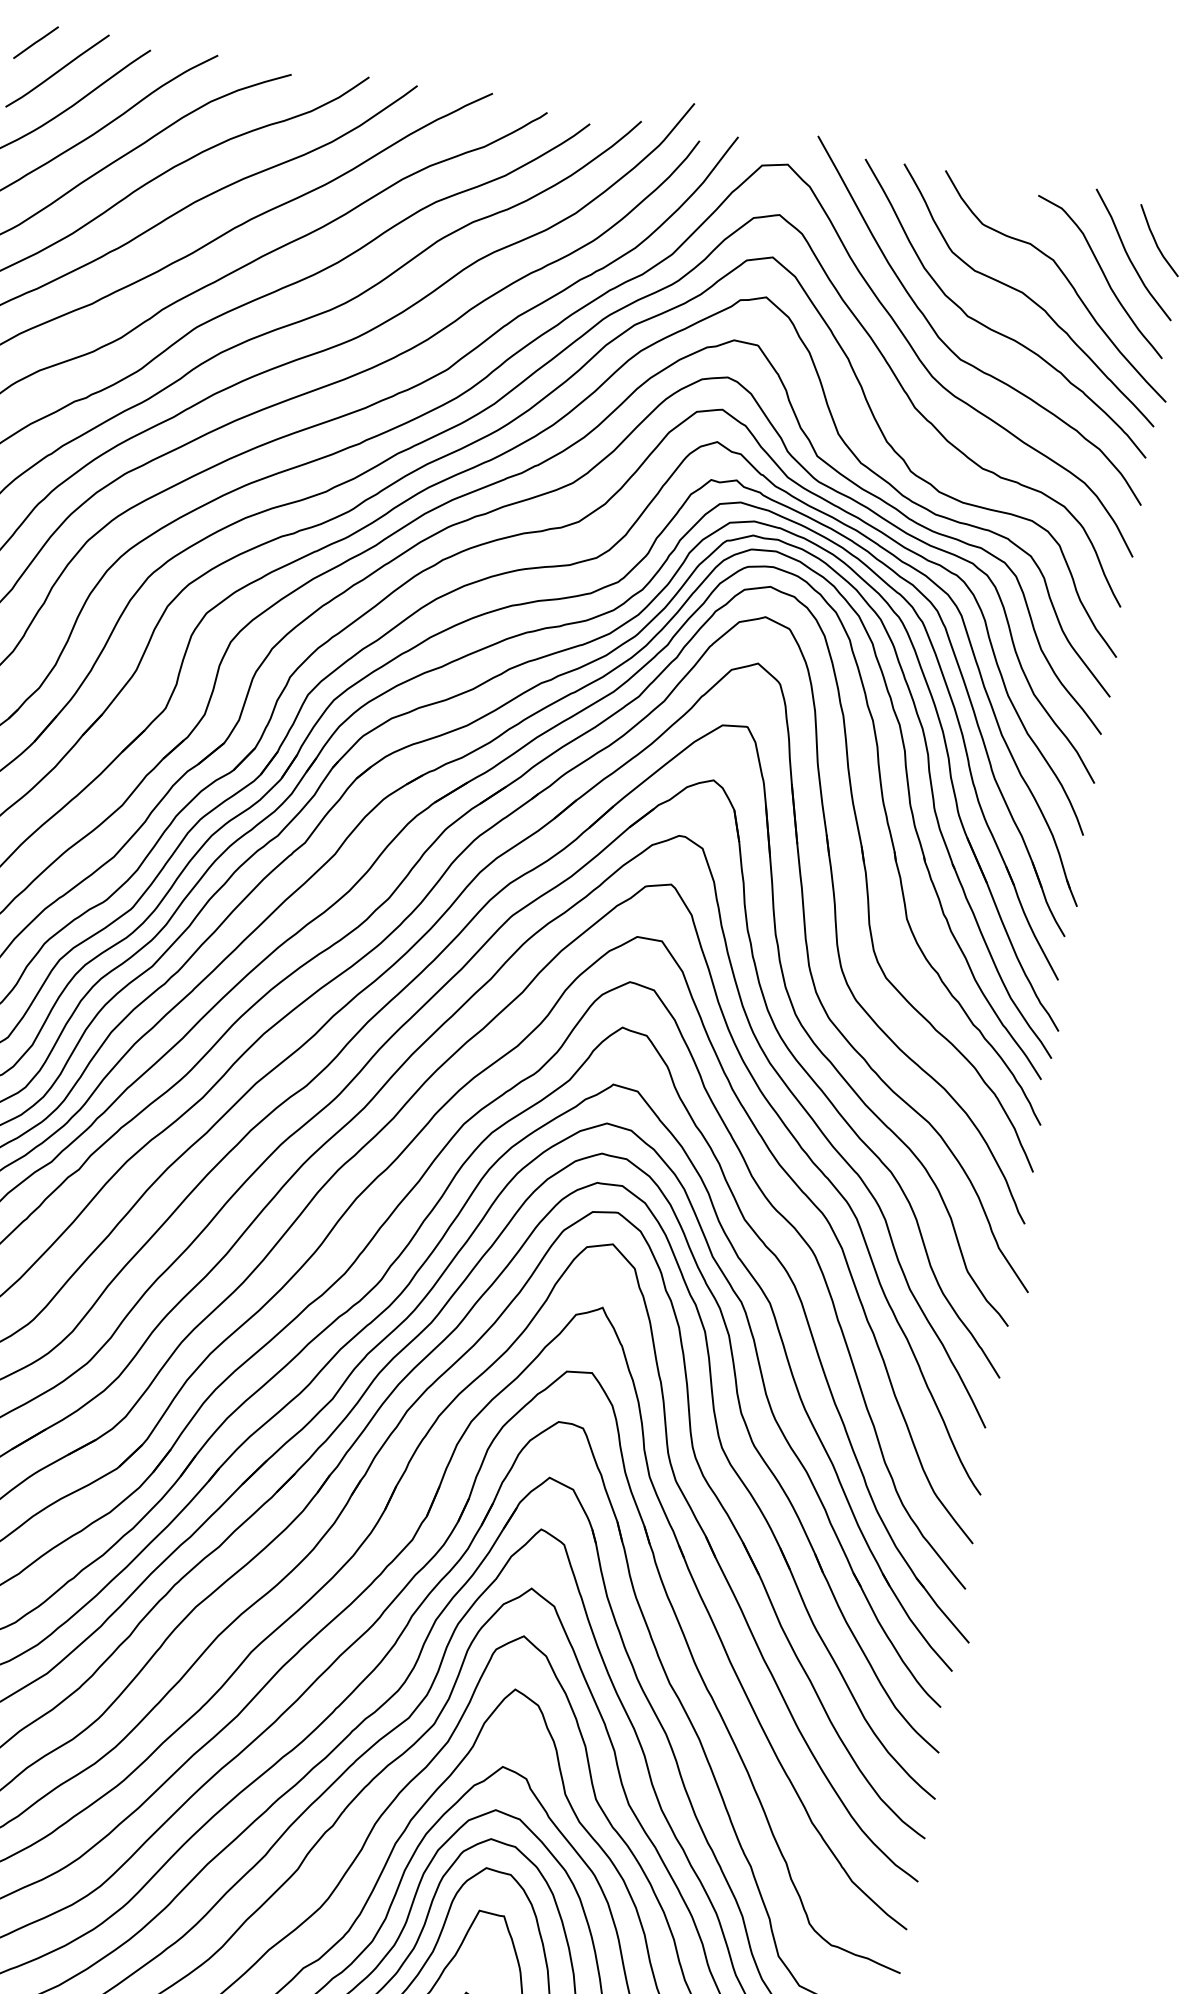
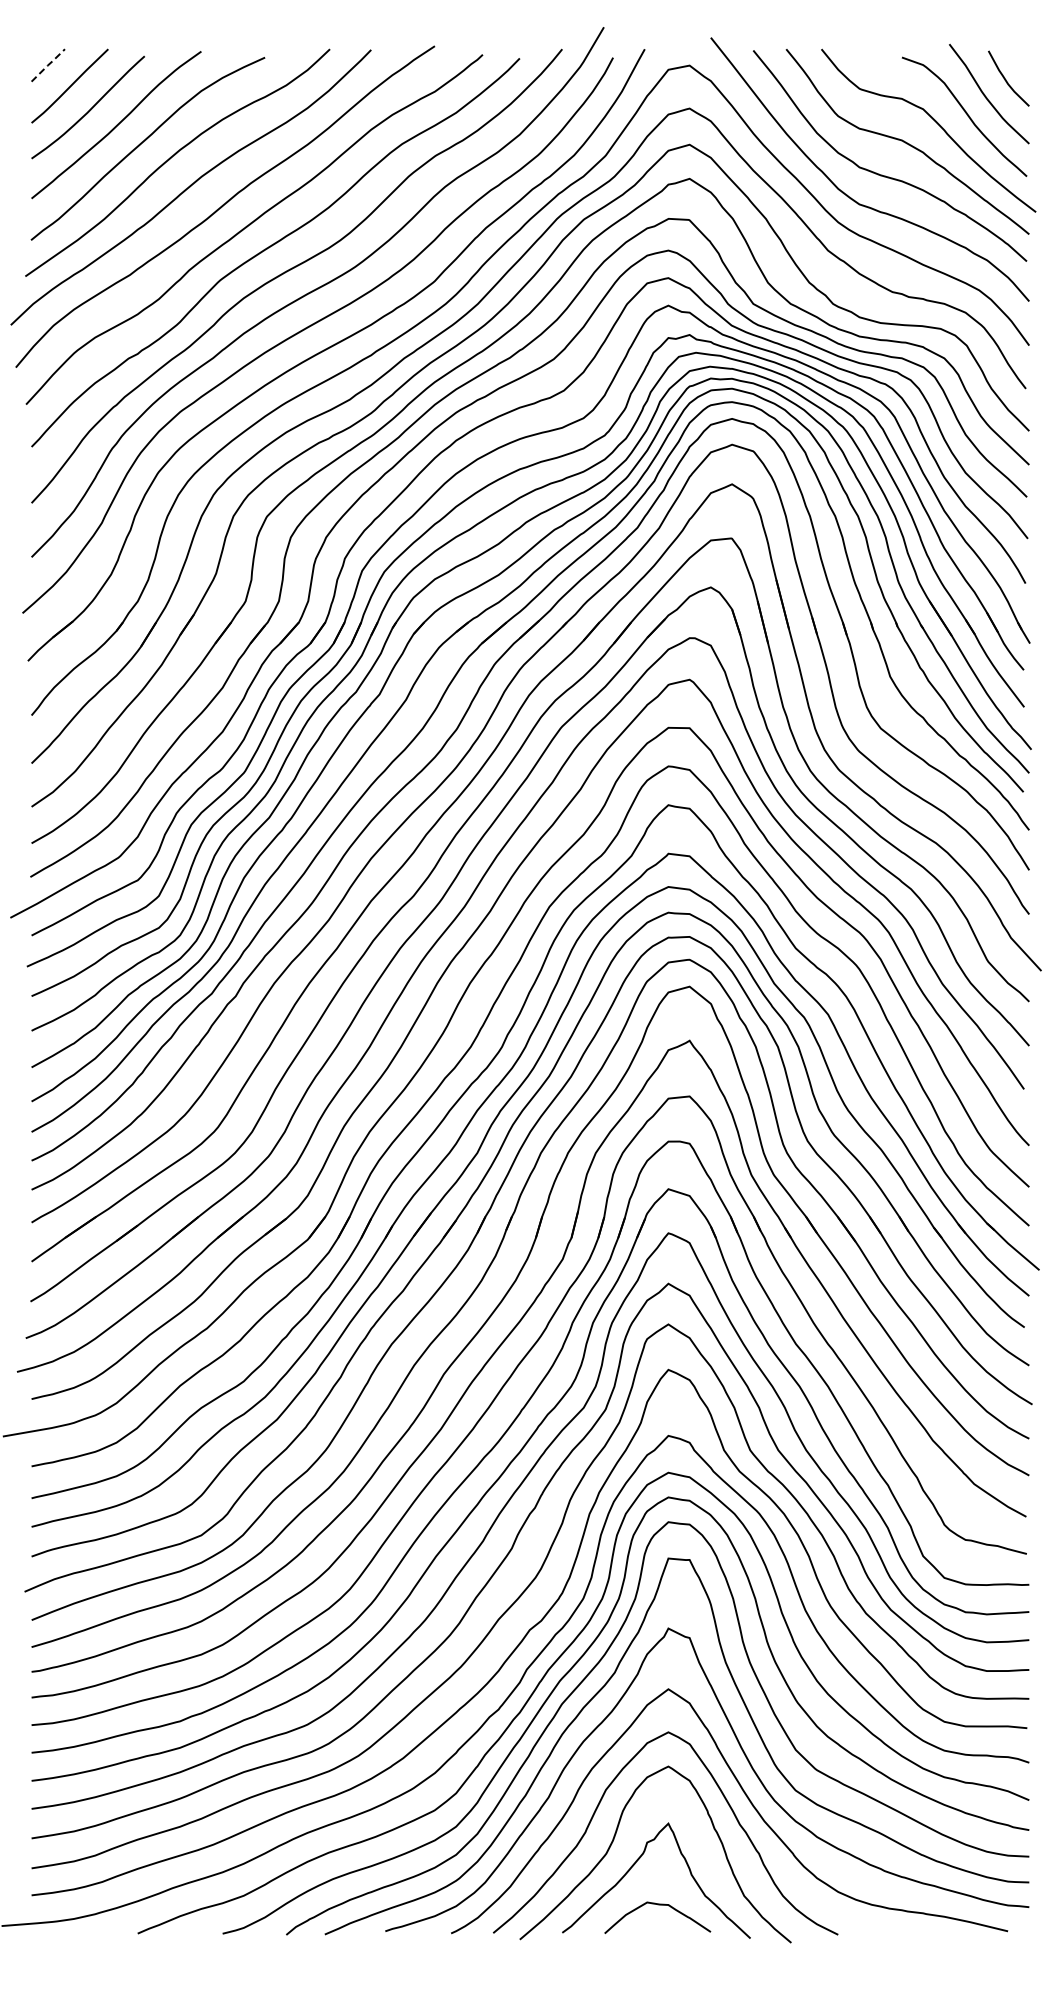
line: (36, 41) -> (48, 64), solid -> dashed

